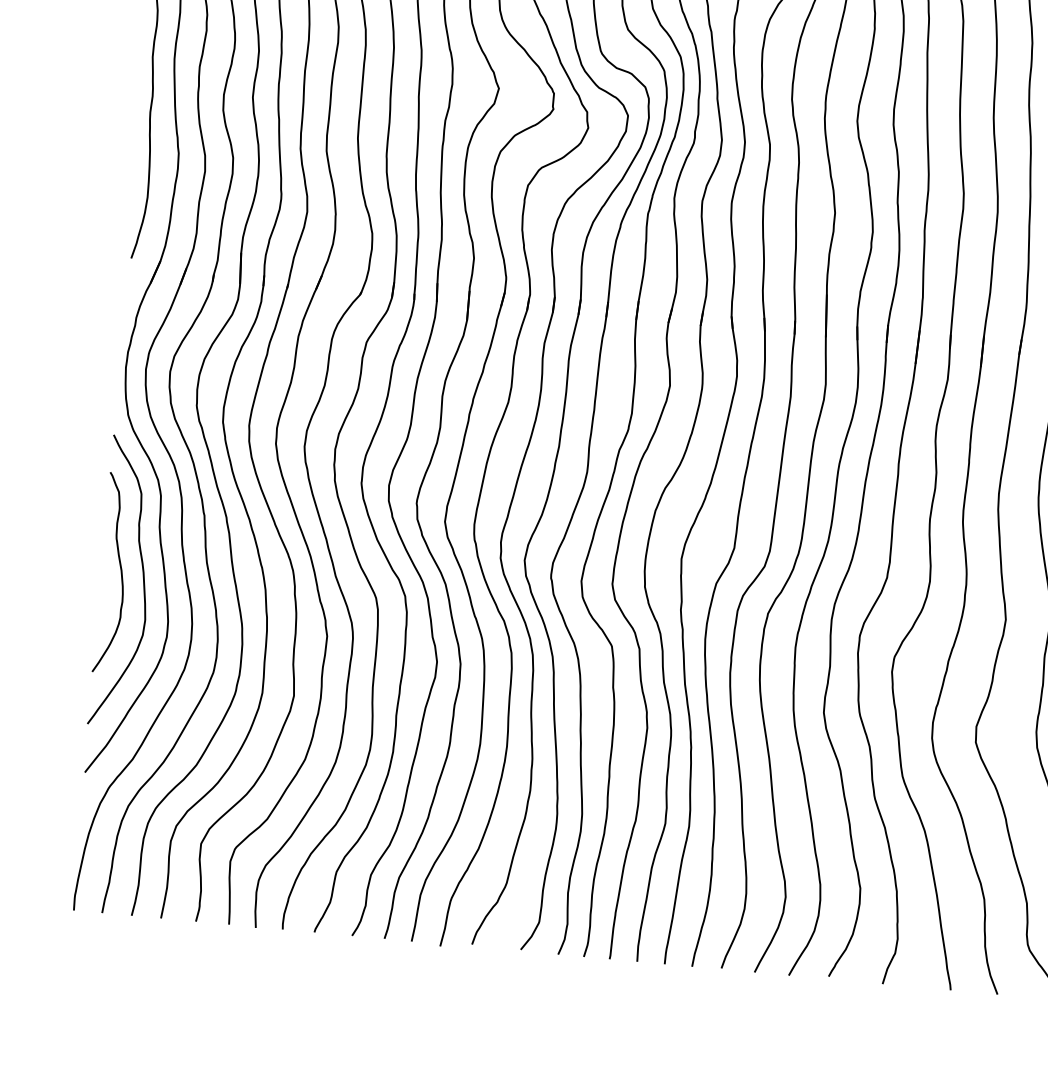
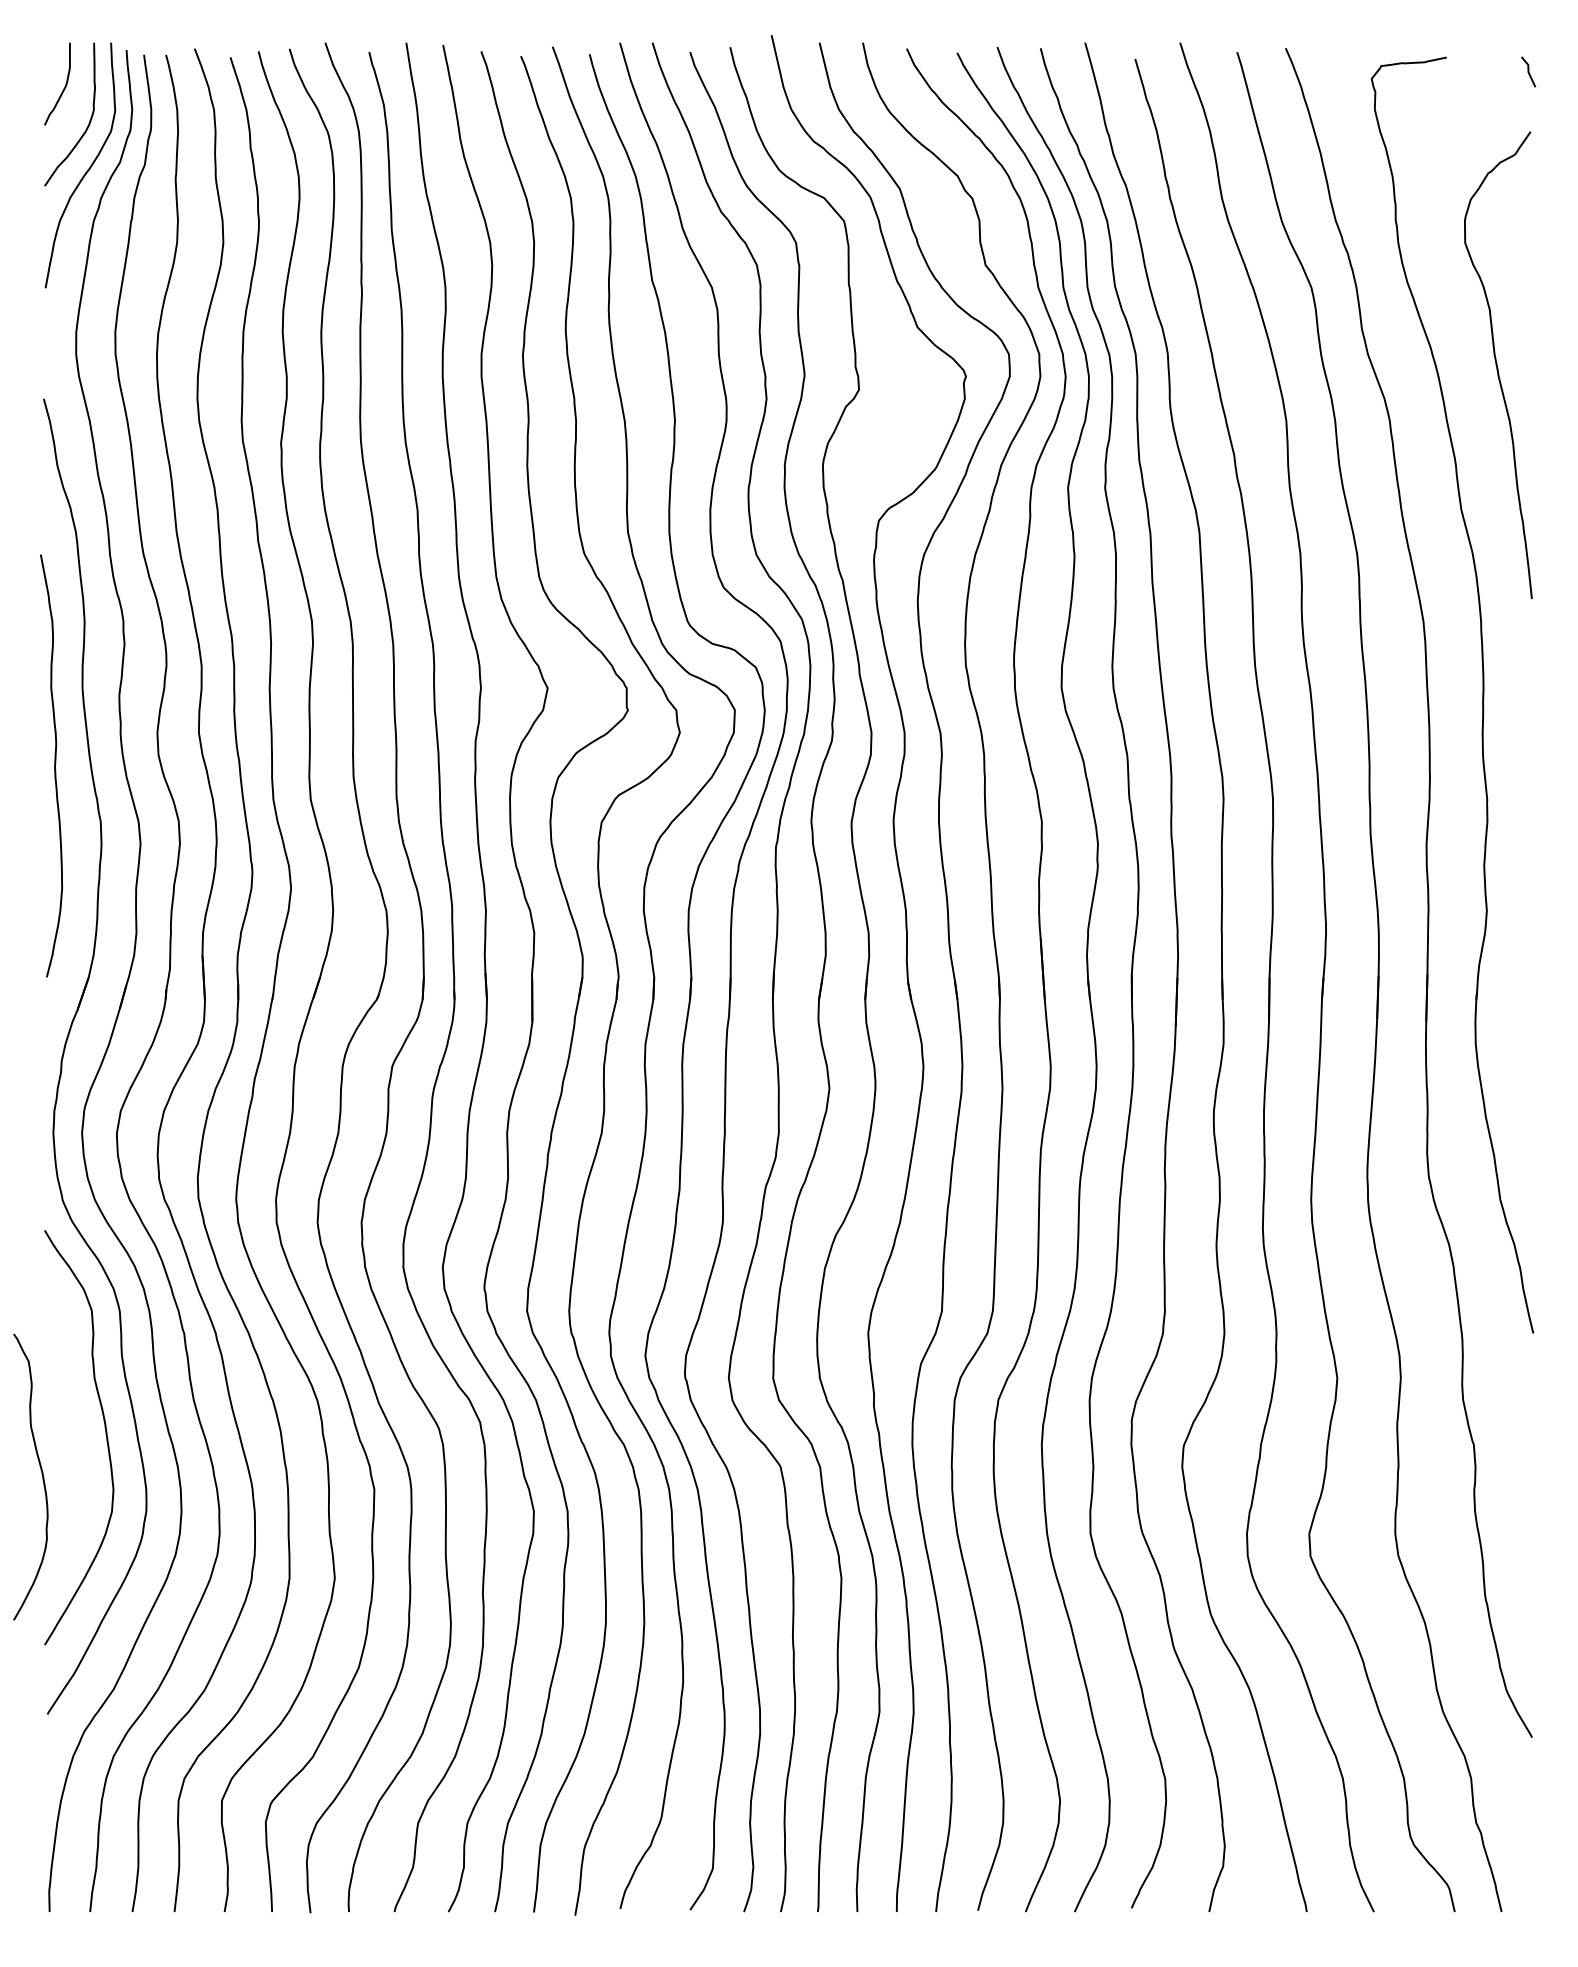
curve: (120, 571) -> (41, 1474), moved

